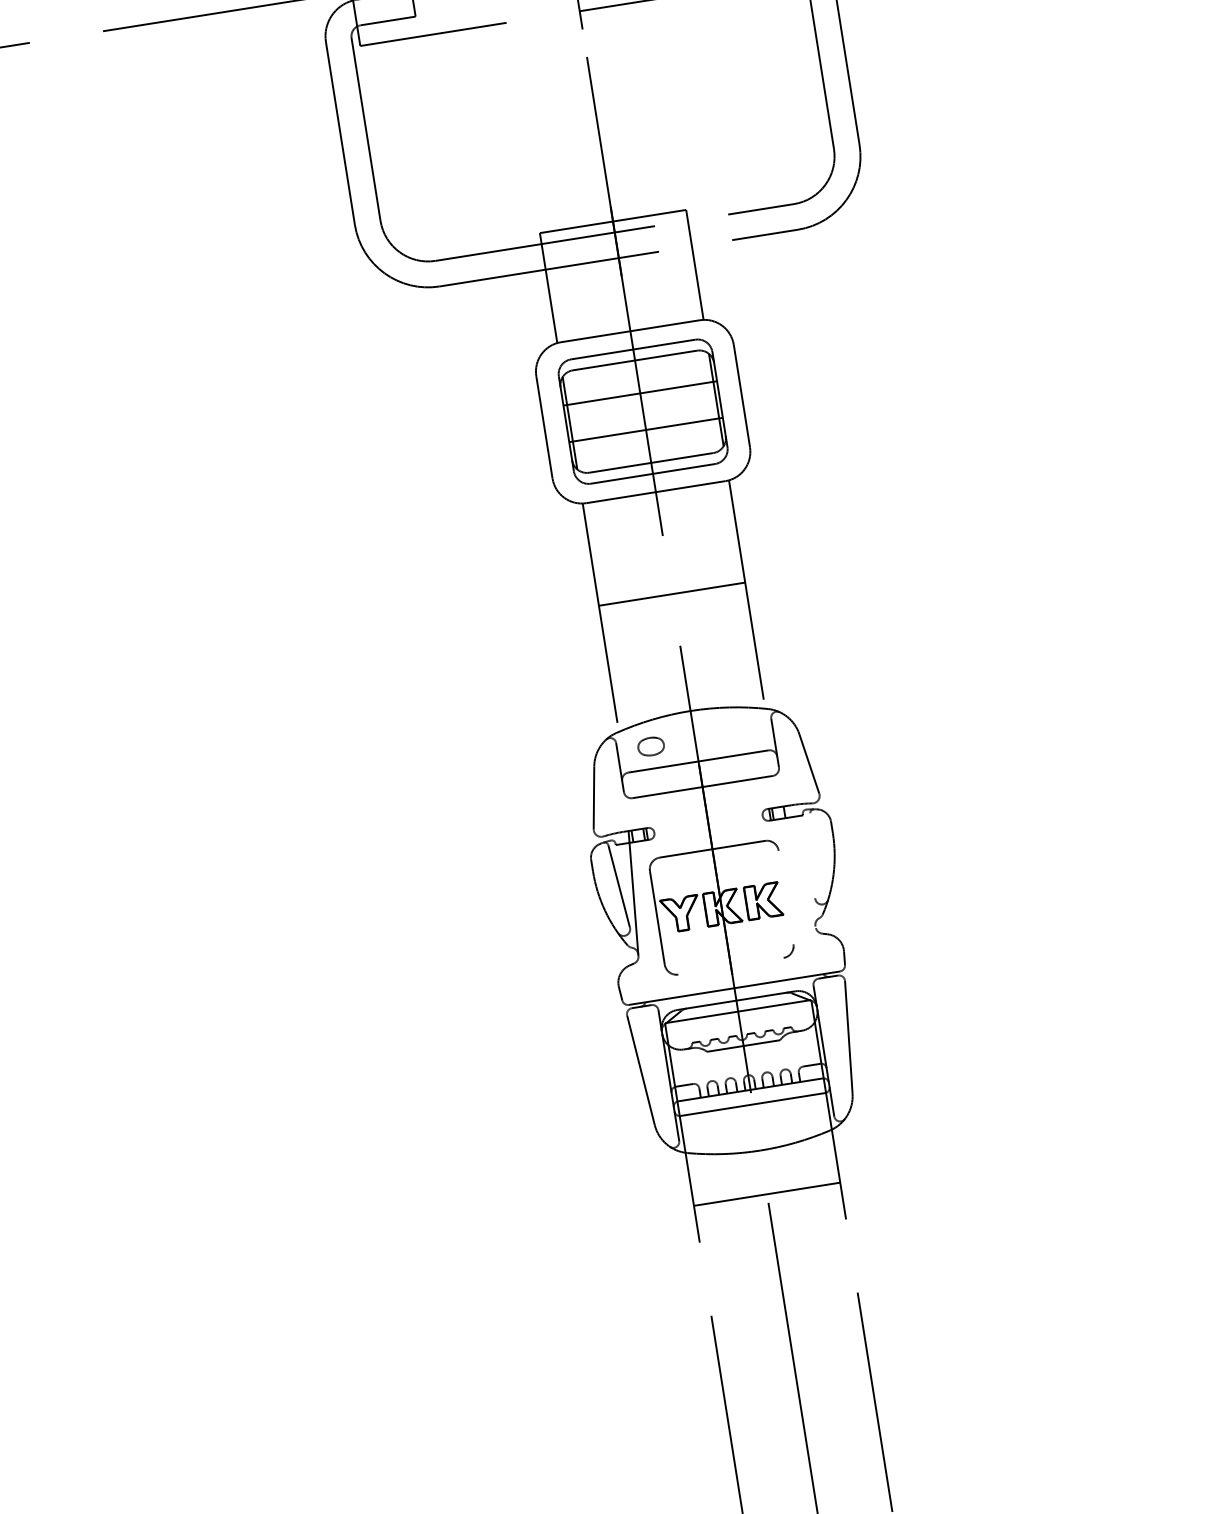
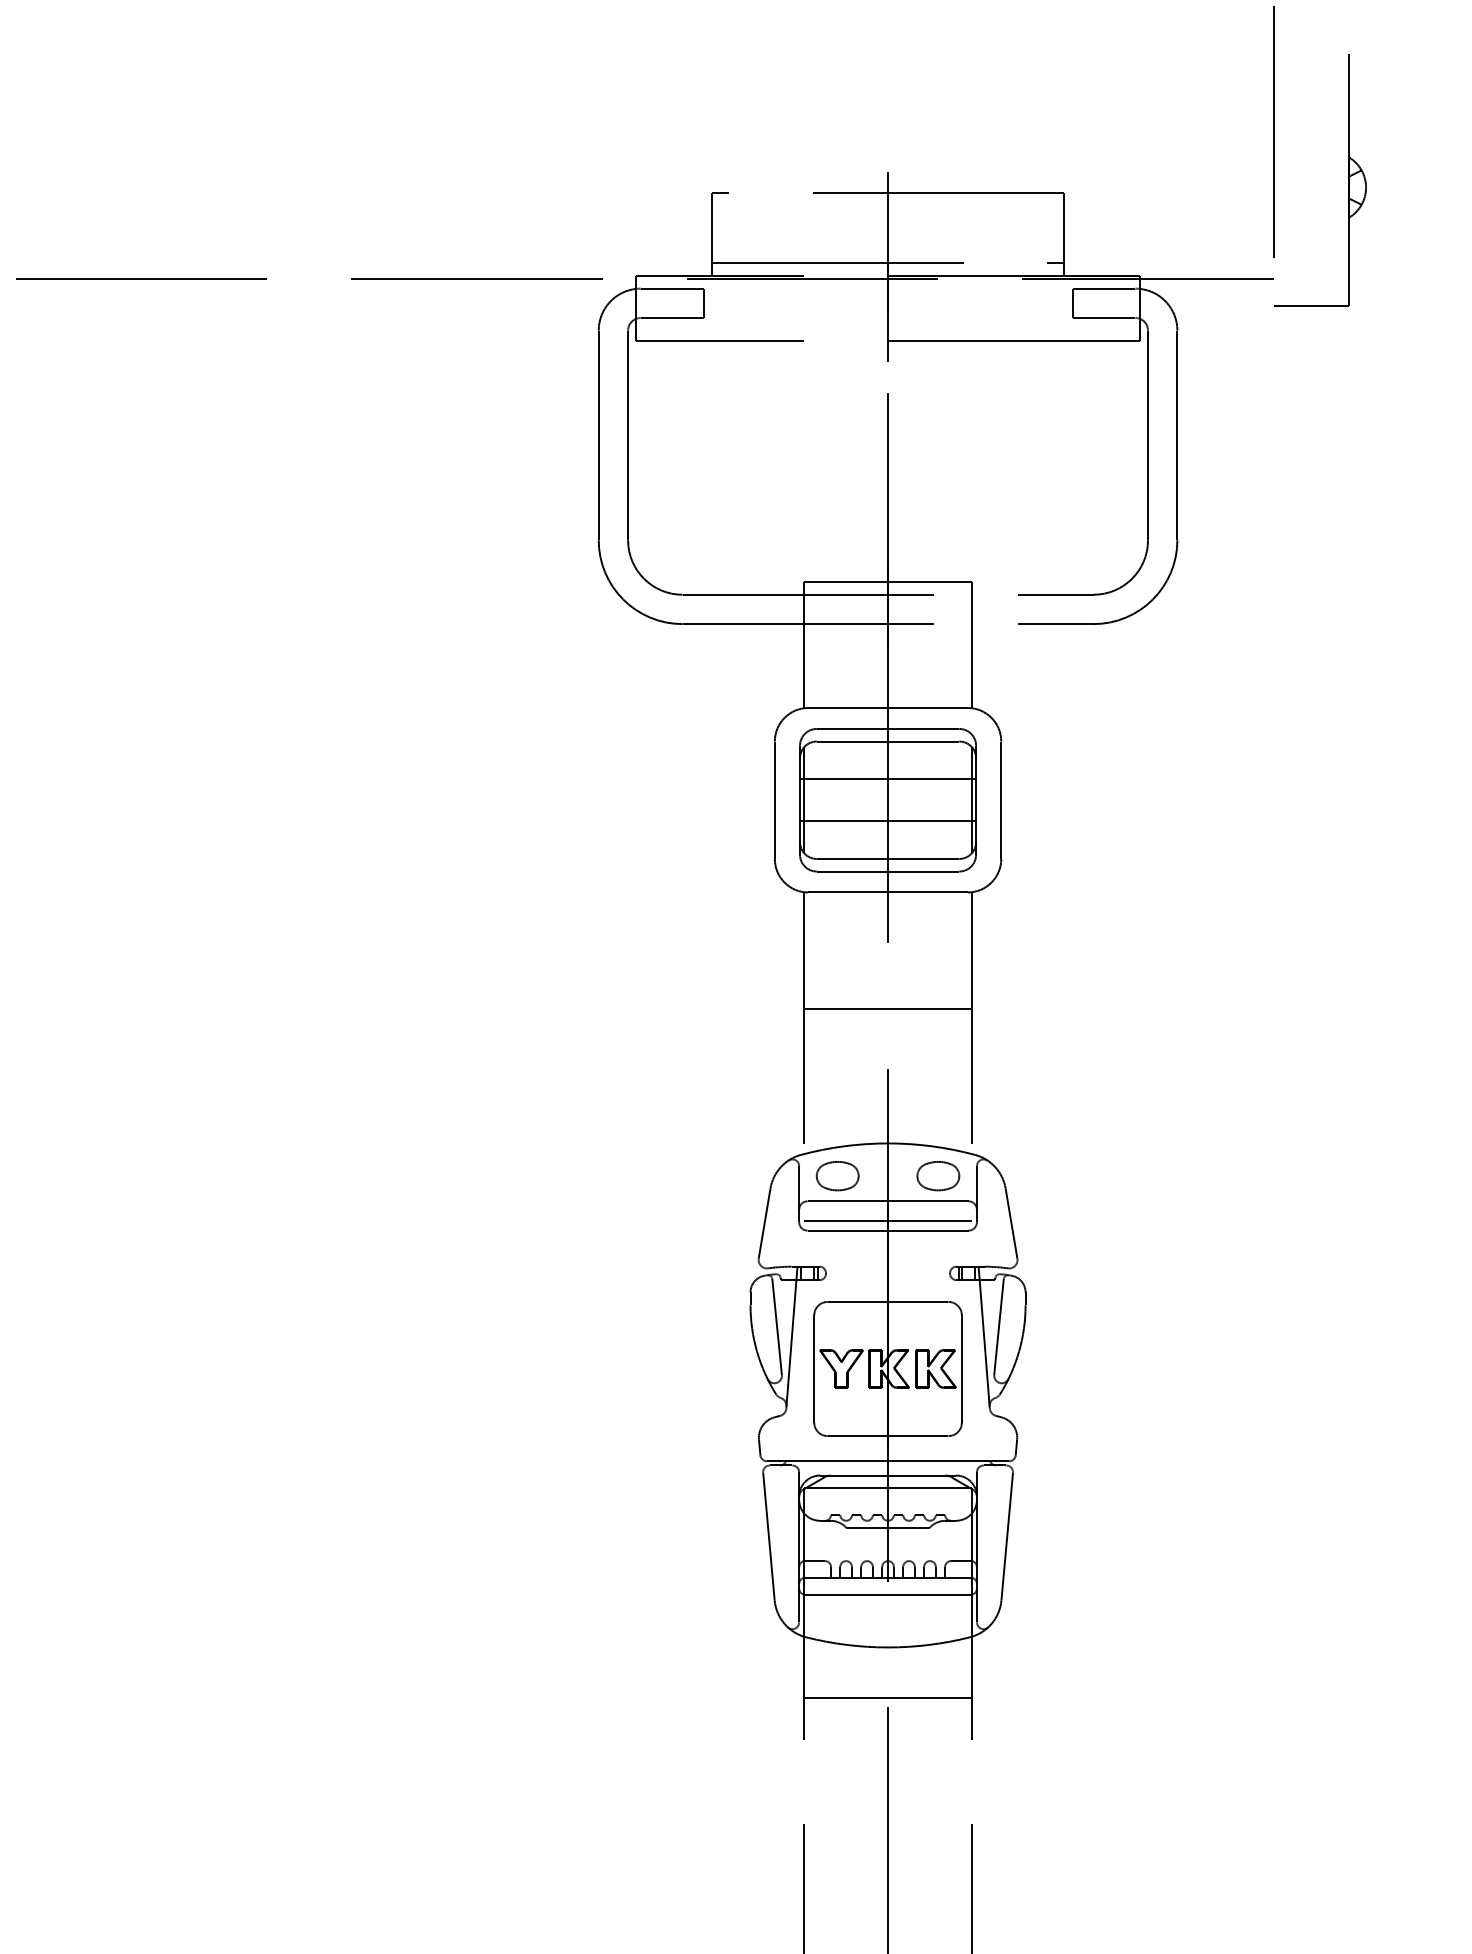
part: (739, 732) -> (938, 1176), added
part: (651, 746) -> (837, 1176), size x1.43
line: (700, 778) -> (887, 1220), added
line: (812, 855) -> (998, 1326), added
line: (800, 867) -> (983, 1337), added
line: (785, 897) -> (961, 1368), added
line: (730, 966) -> (887, 1436), added

